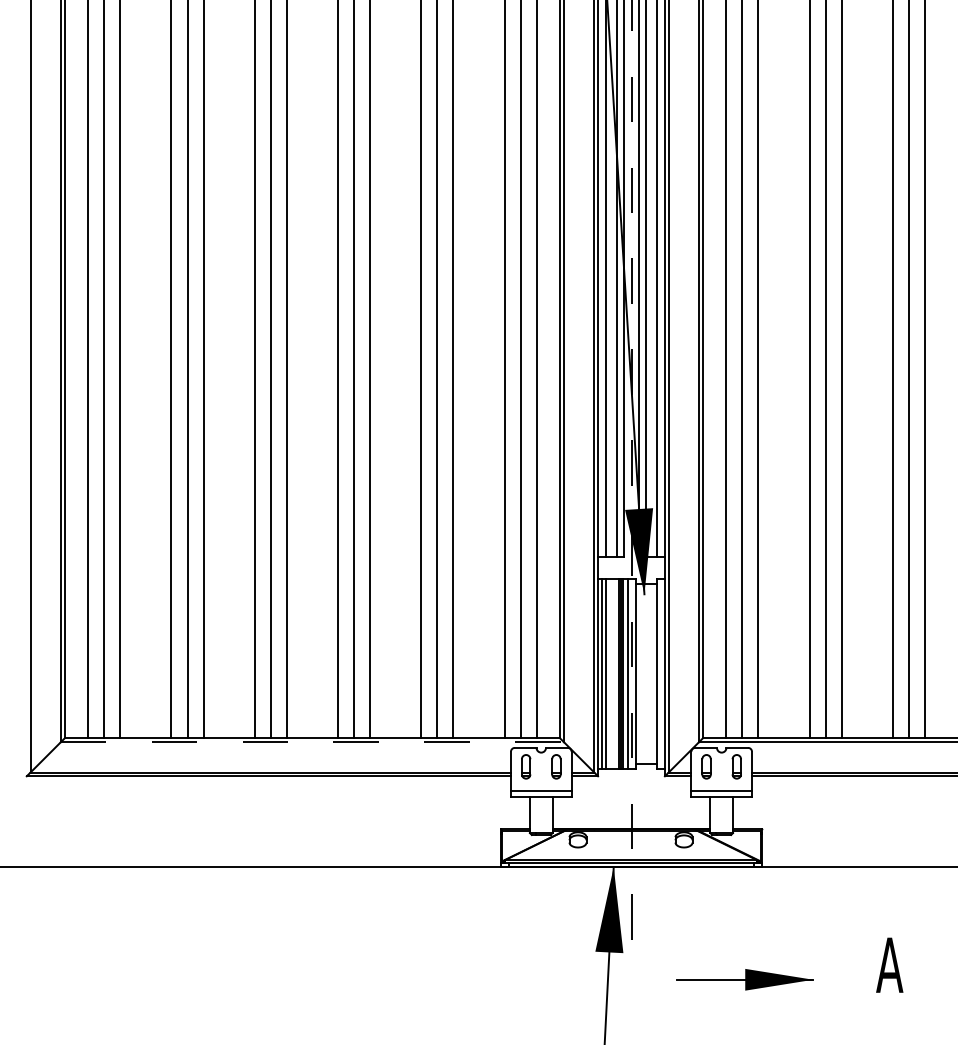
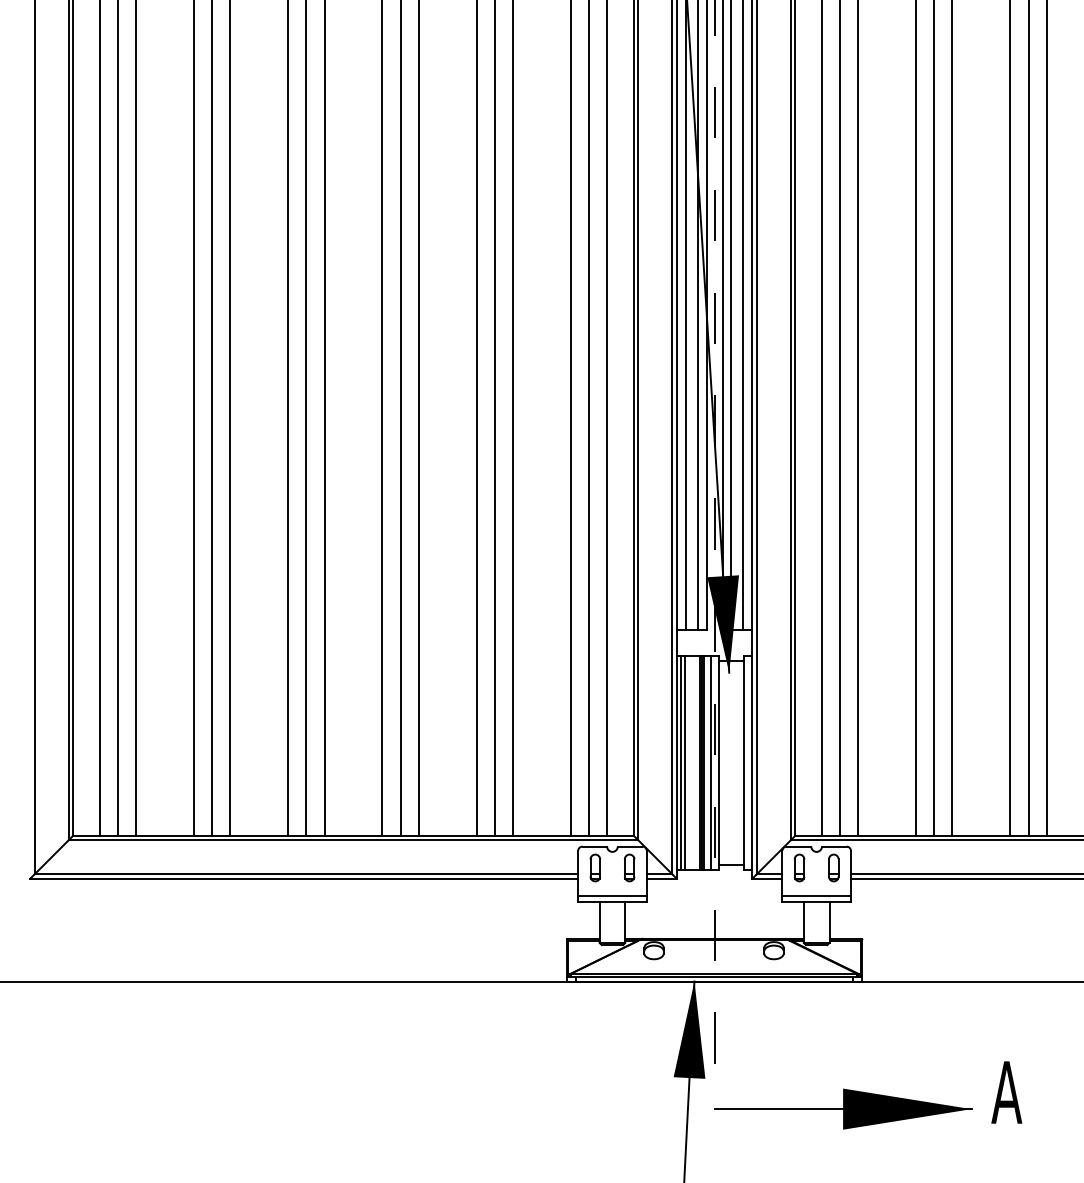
line: (312, 742) -> (353, 840), dashed -> solid
part: (745, 979) -> (843, 1108), size x1.67

